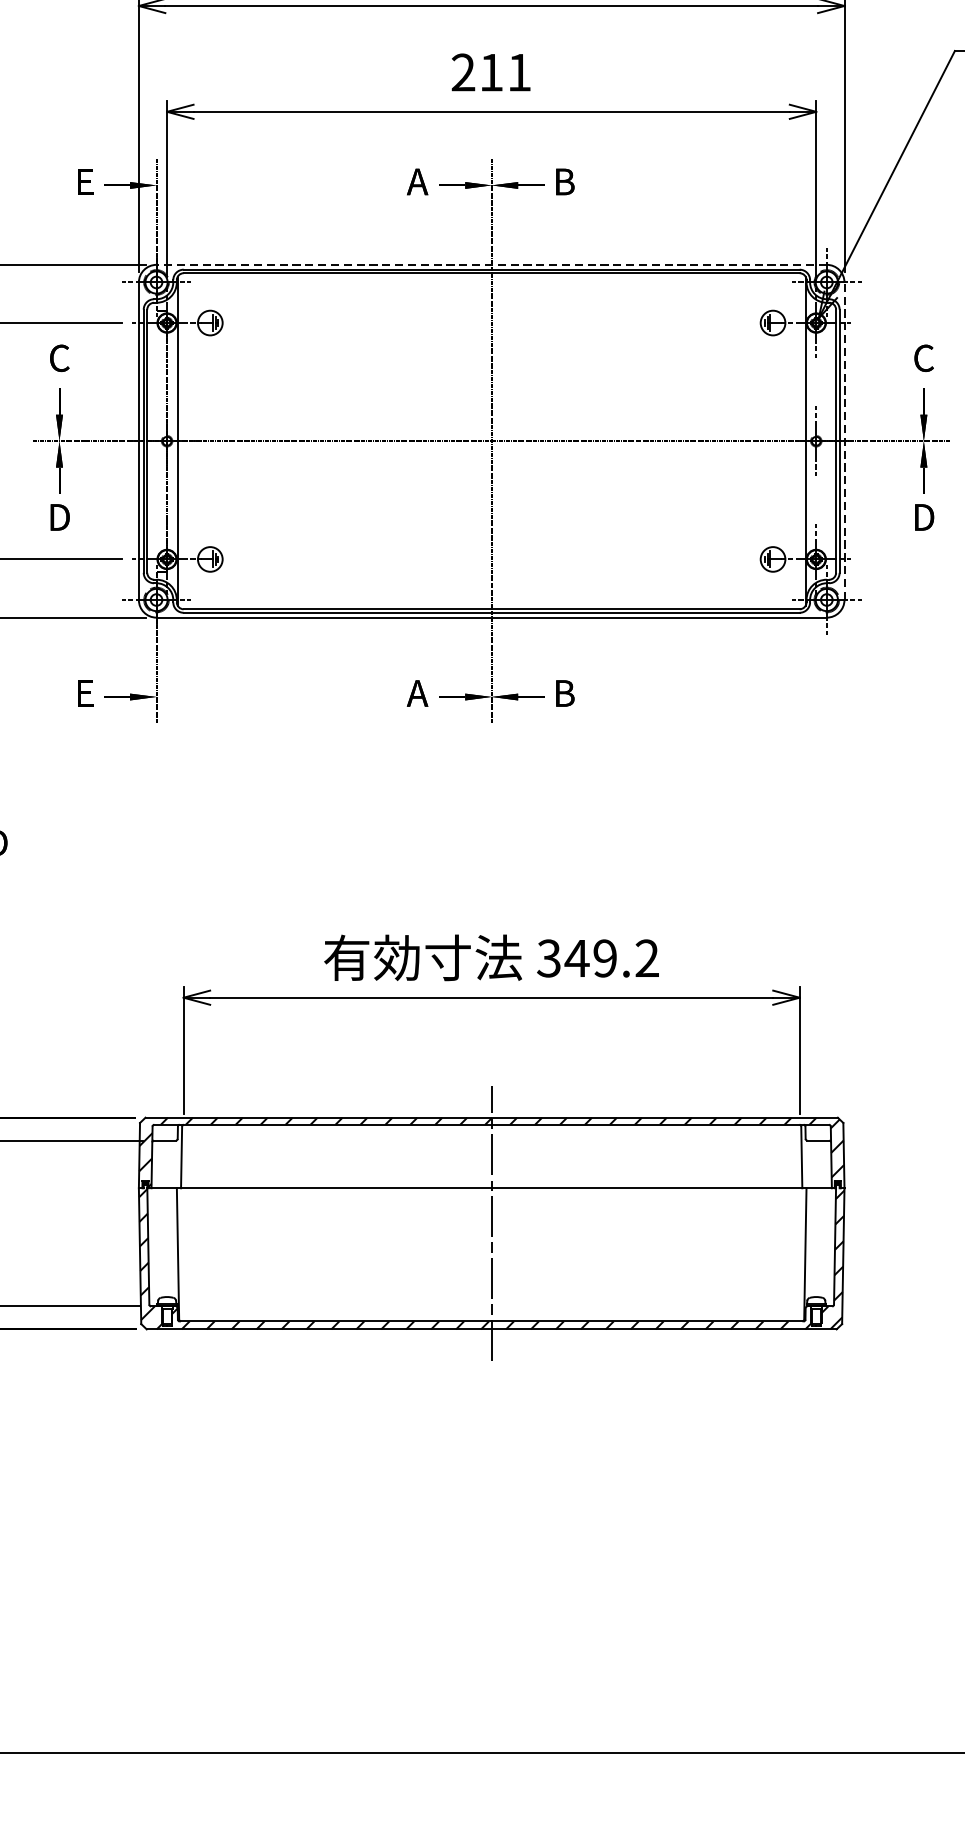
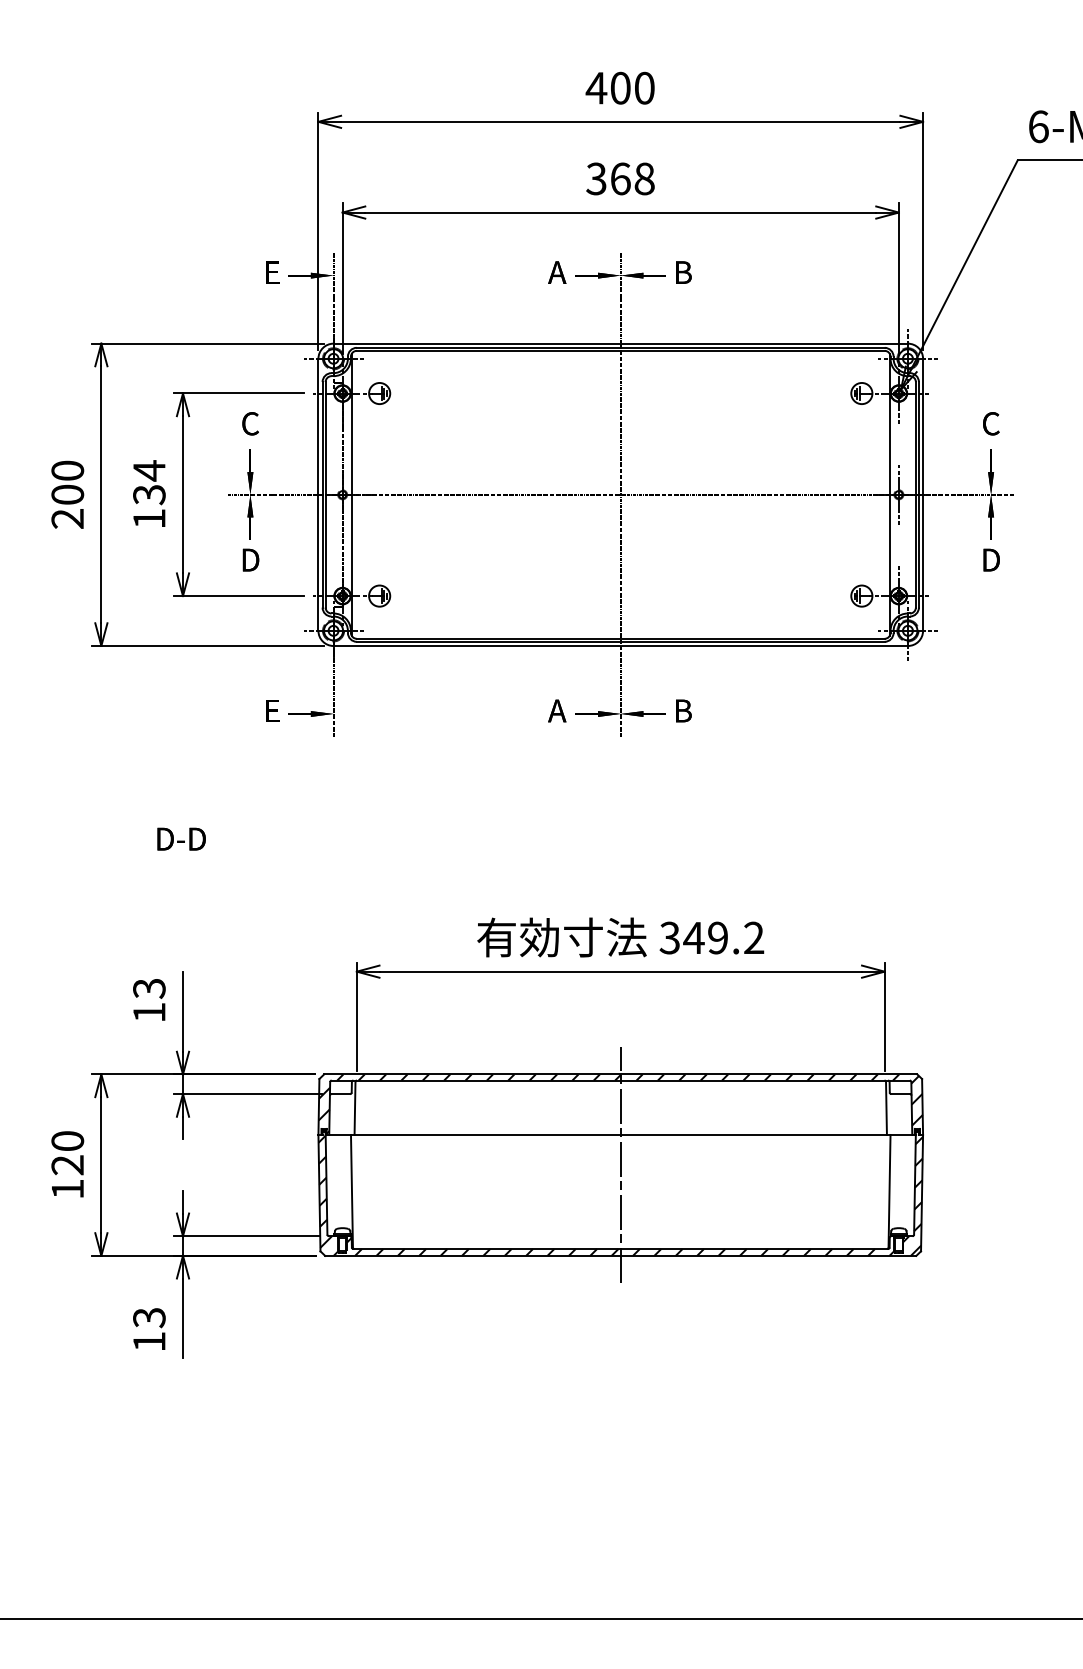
text: (491, 72) -> (620, 178), 211 -> 368
line: (491, 264) -> (620, 343), dashed -> solid
line: (844, 440) -> (923, 494), dashed -> solid

